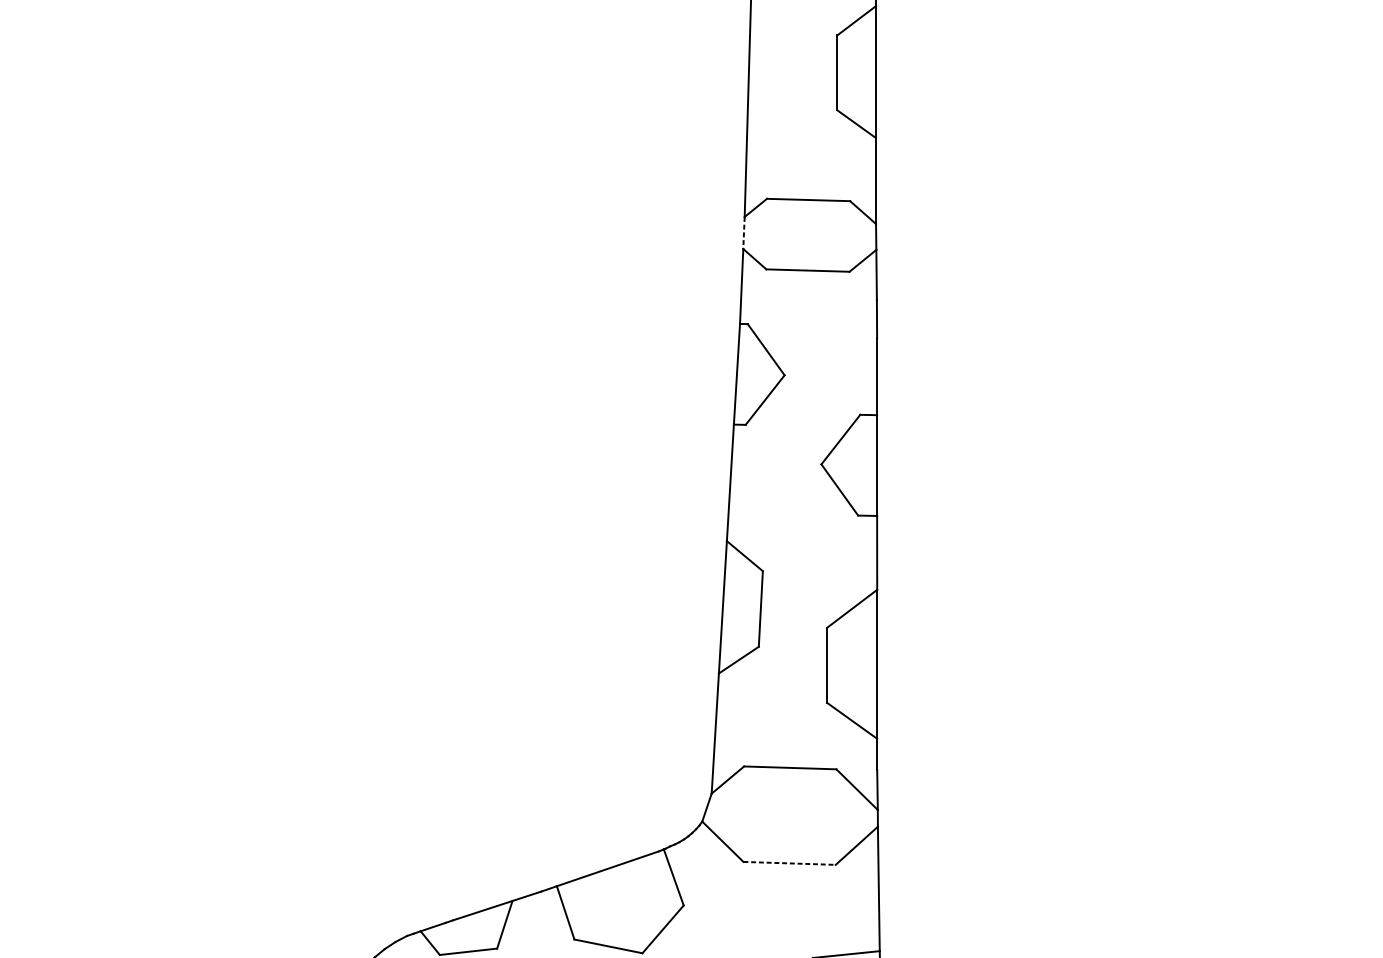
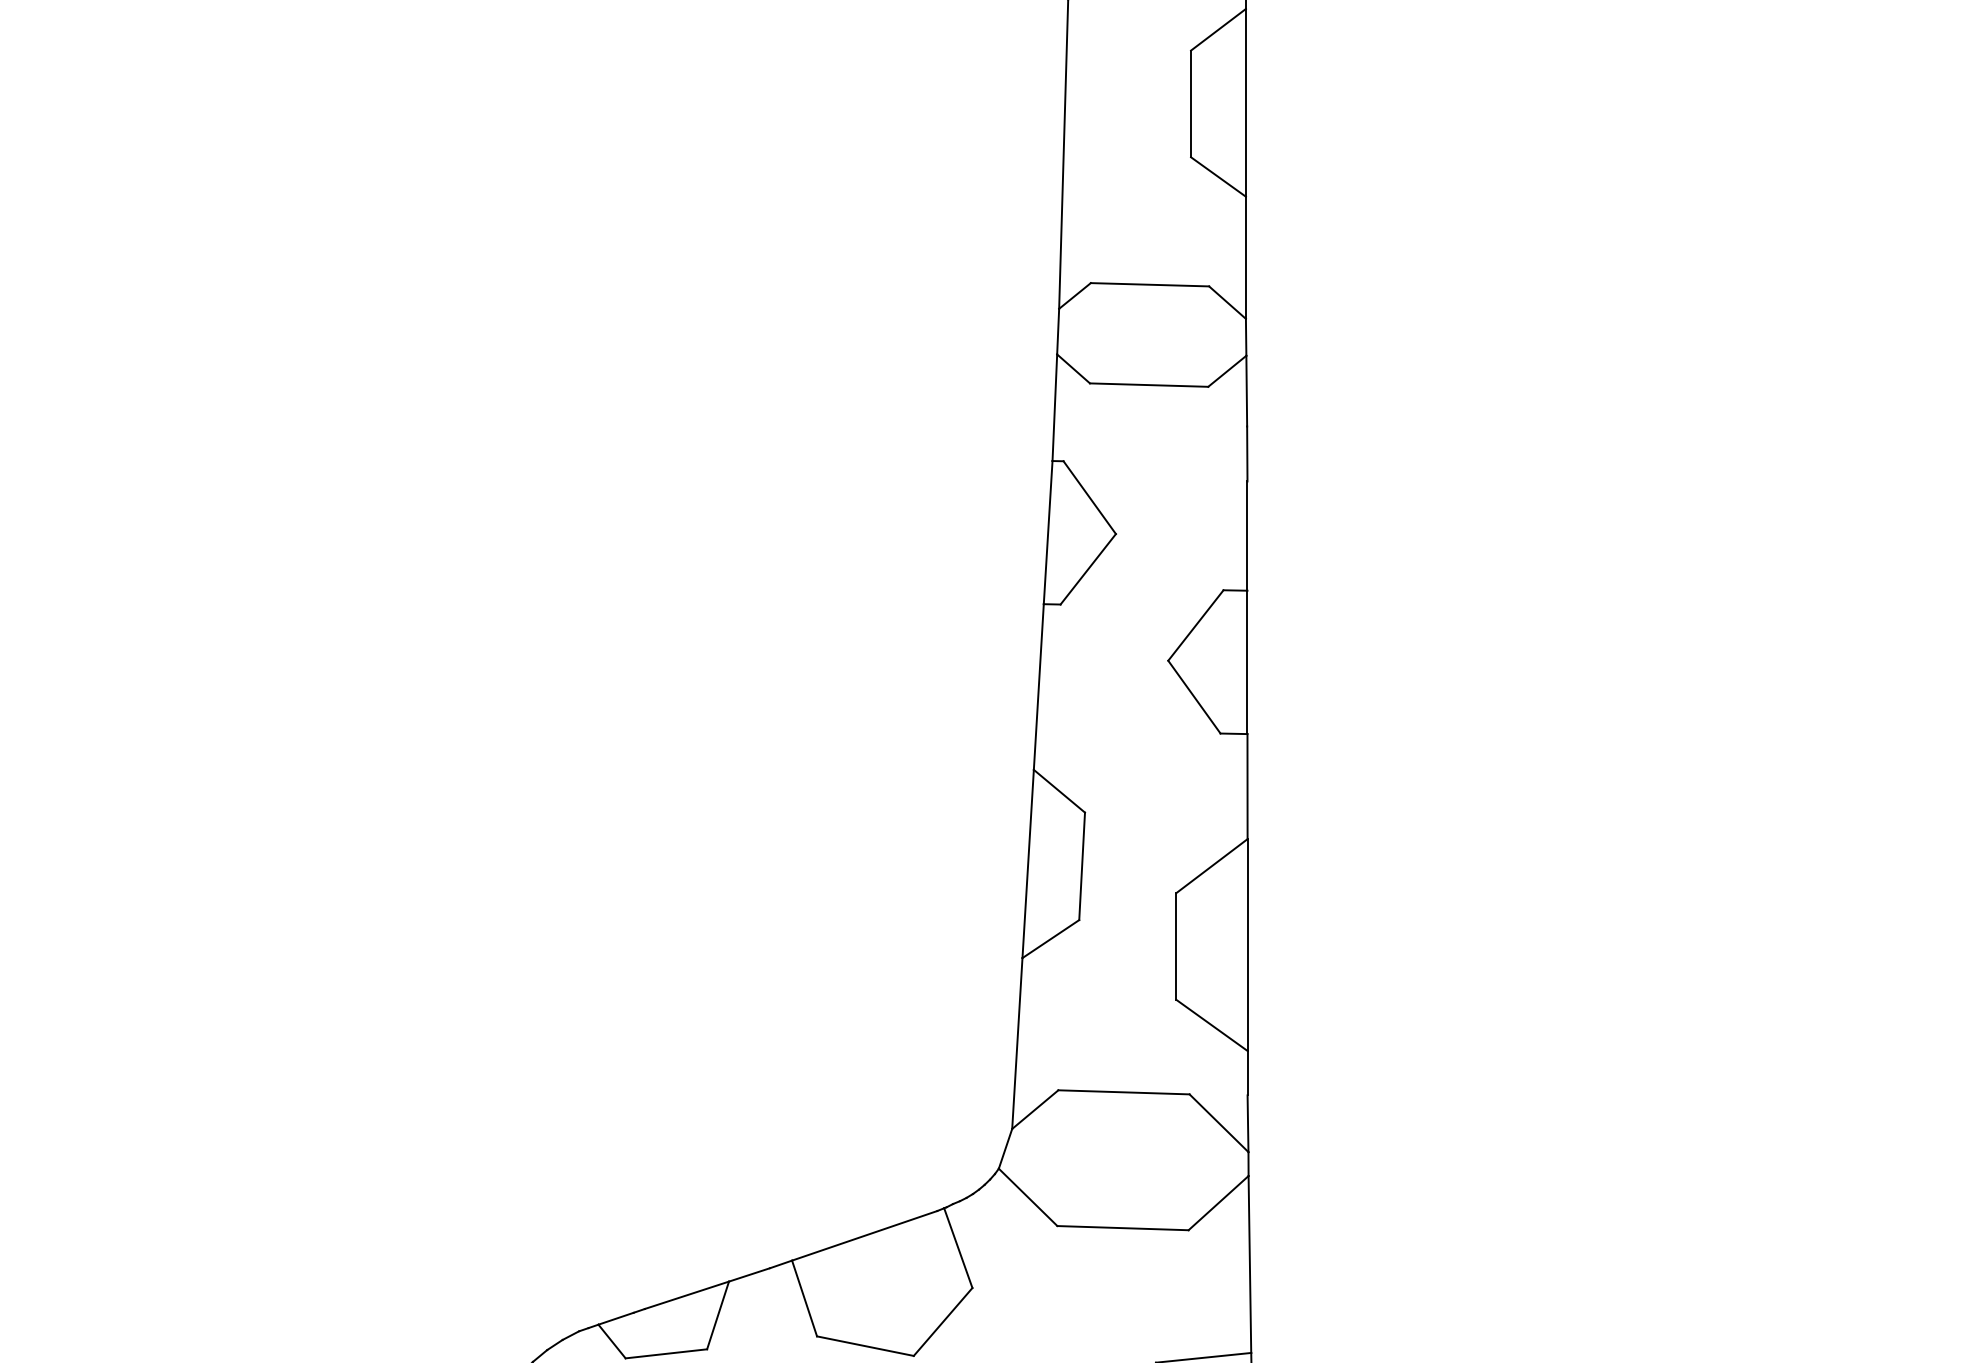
line: (744, 232) -> (1058, 331), dashed -> solid
line: (789, 863) -> (1123, 1228), dashed -> solid

